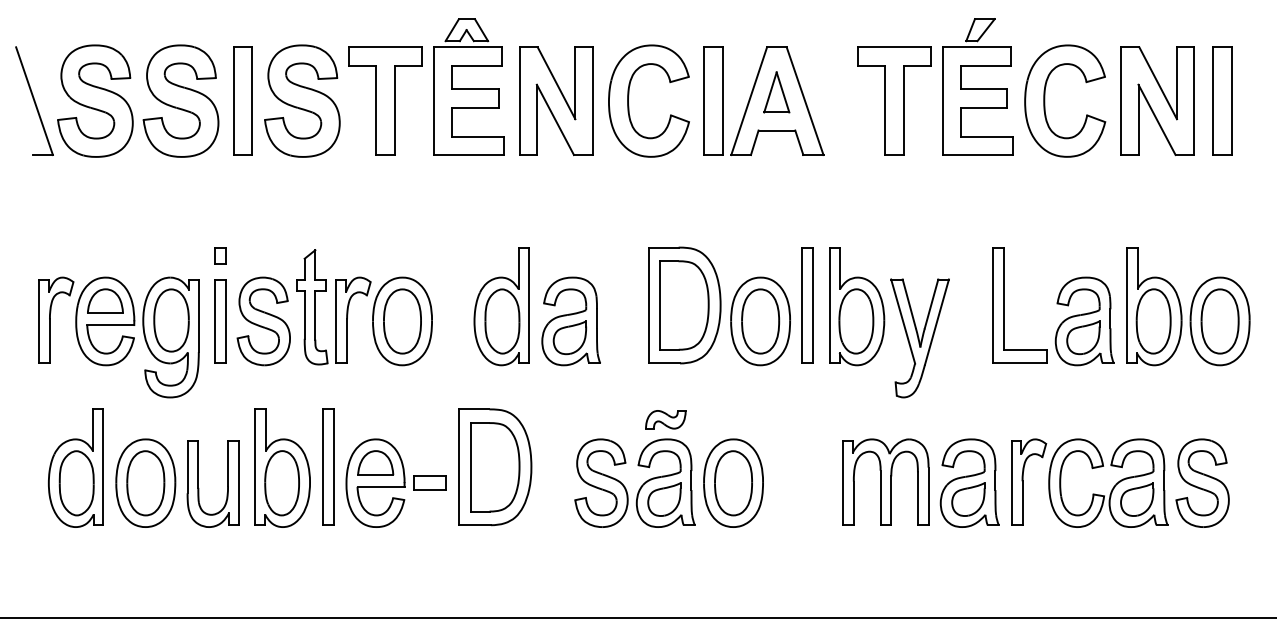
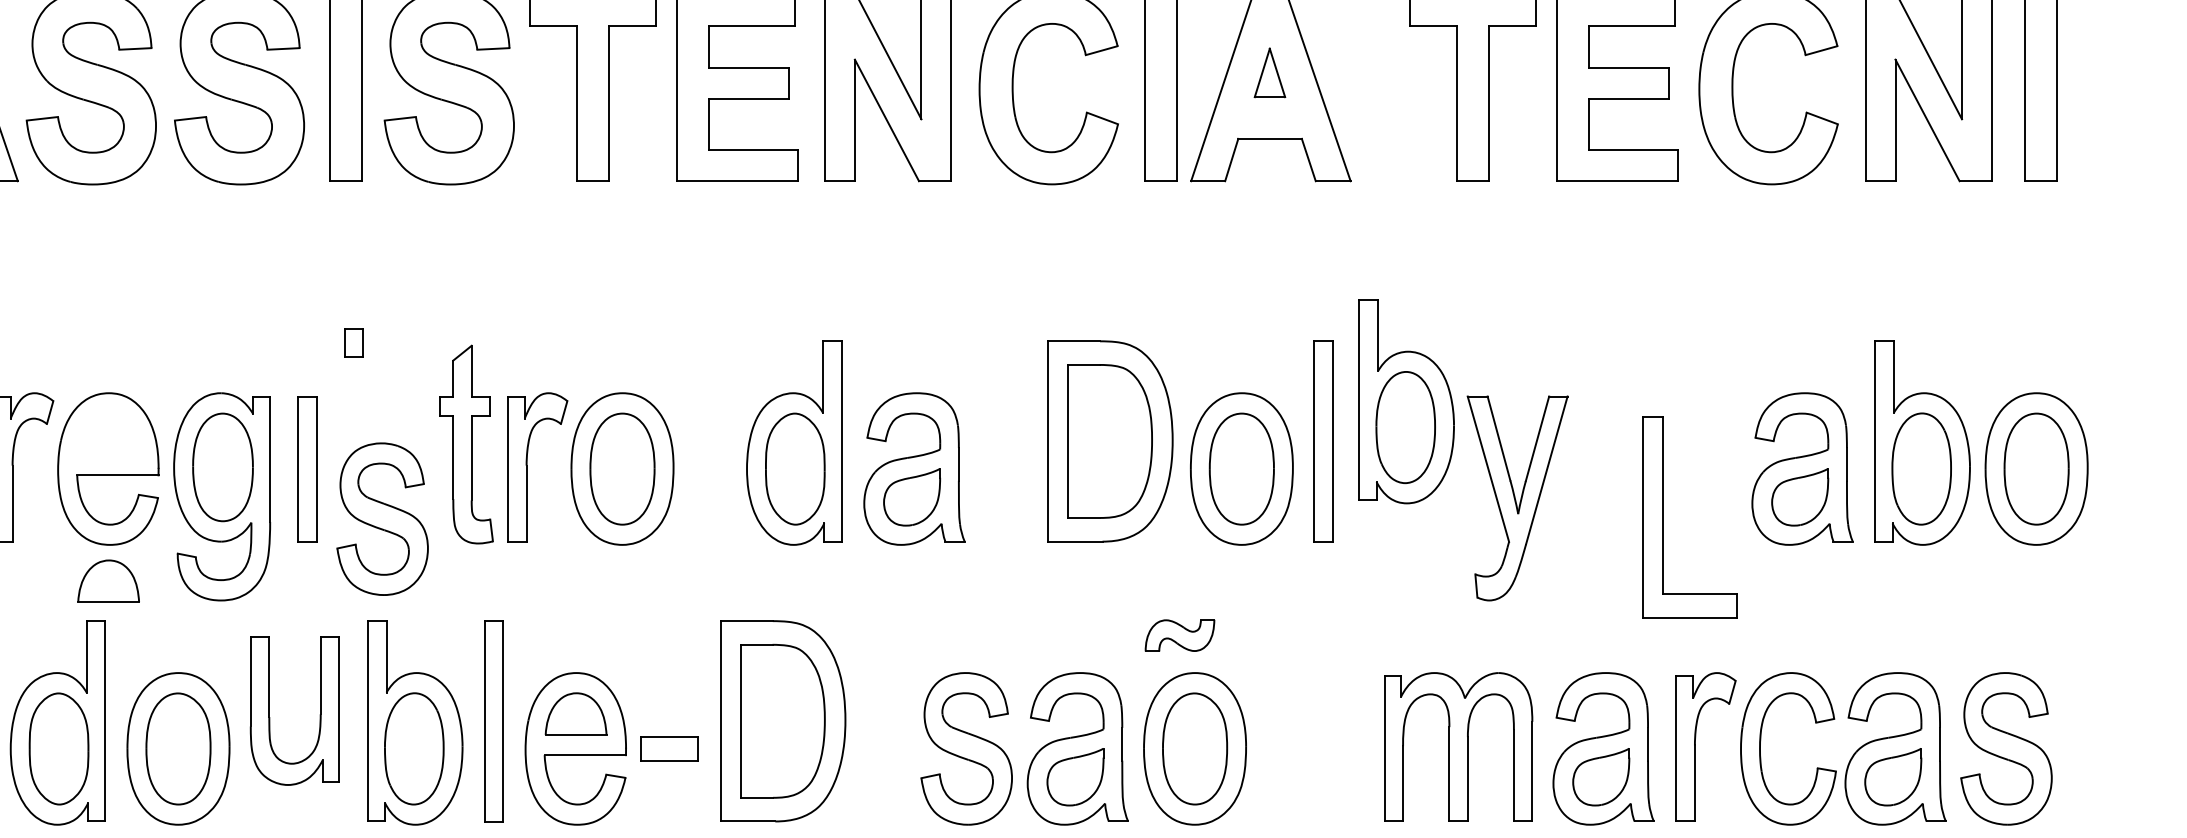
part: (776, 92) -> (1269, 73), size x0.7
part: (220, 255) -> (354, 342), moved
part: (105, 300) -> (108, 579), moved
part: (1004, 305) -> (1663, 517), moved
part: (857, 306) -> (1407, 401), moved
part: (263, 321) -> (382, 519), moved
part: (665, 419) -> (1179, 635), moved
part: (199, 488) -> (271, 718), moved

